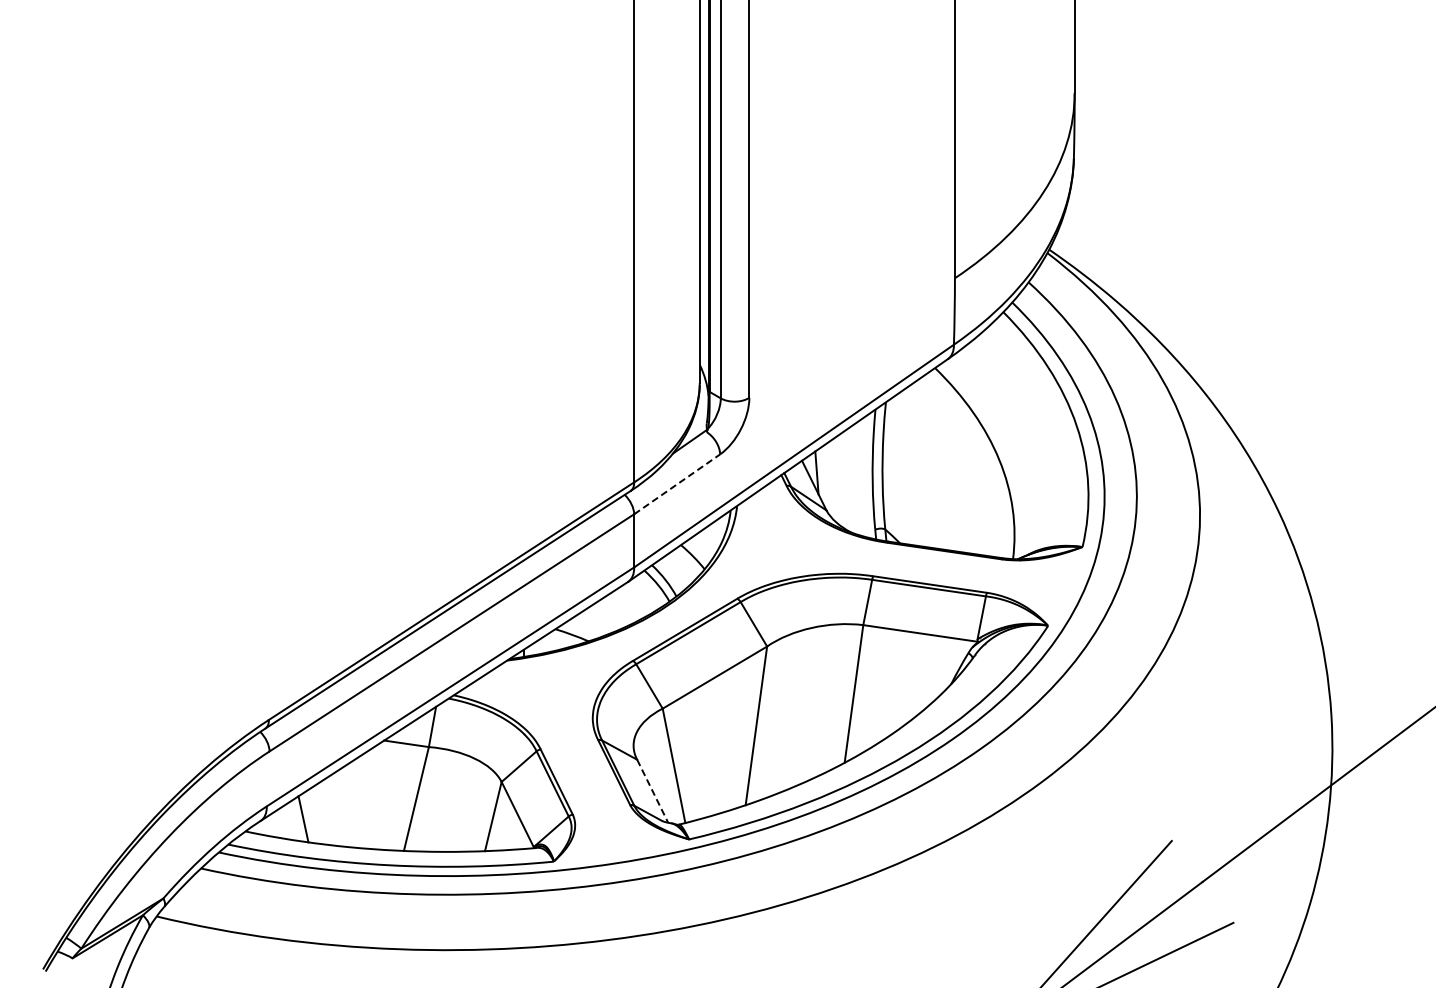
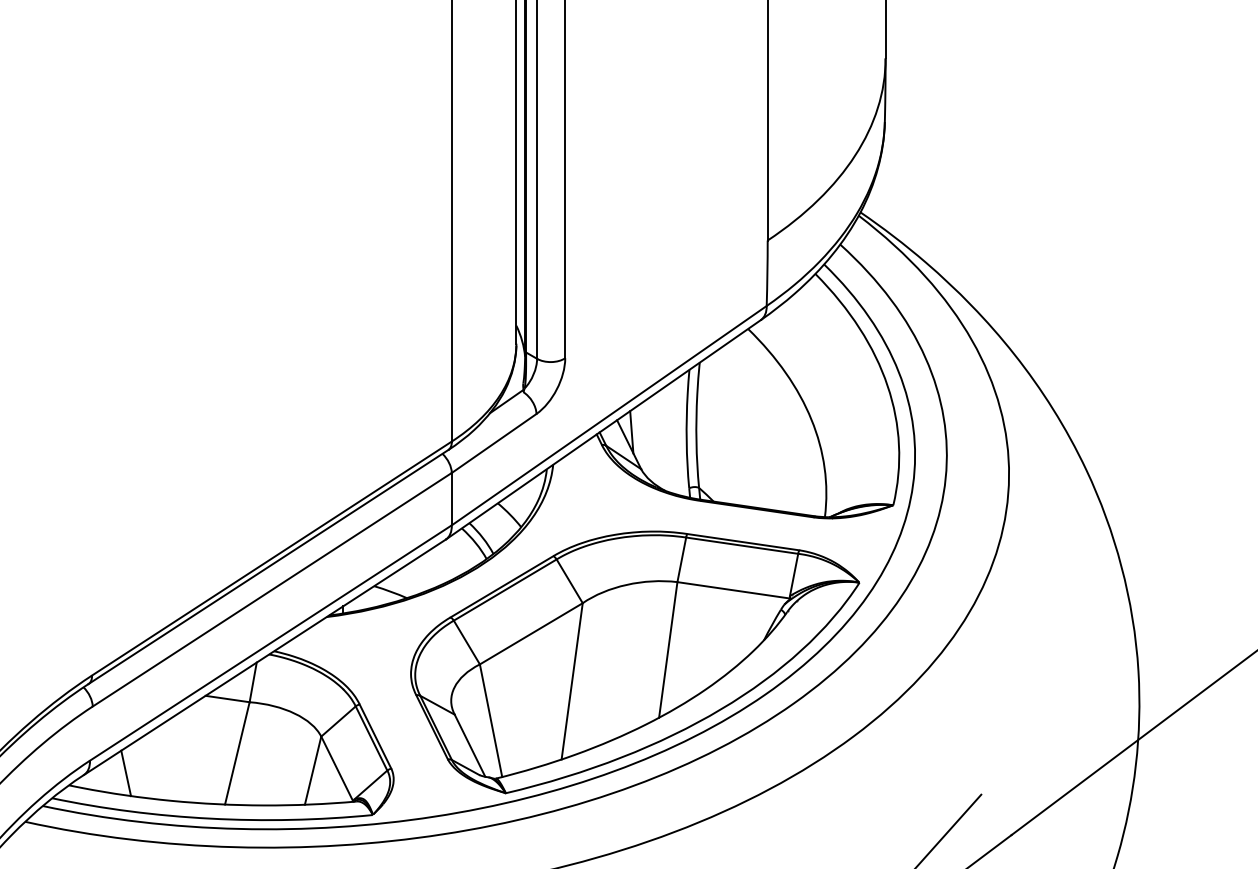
line: (677, 484) -> (494, 443), dashed -> solid
line: (652, 791) -> (469, 745), dashed -> solid

